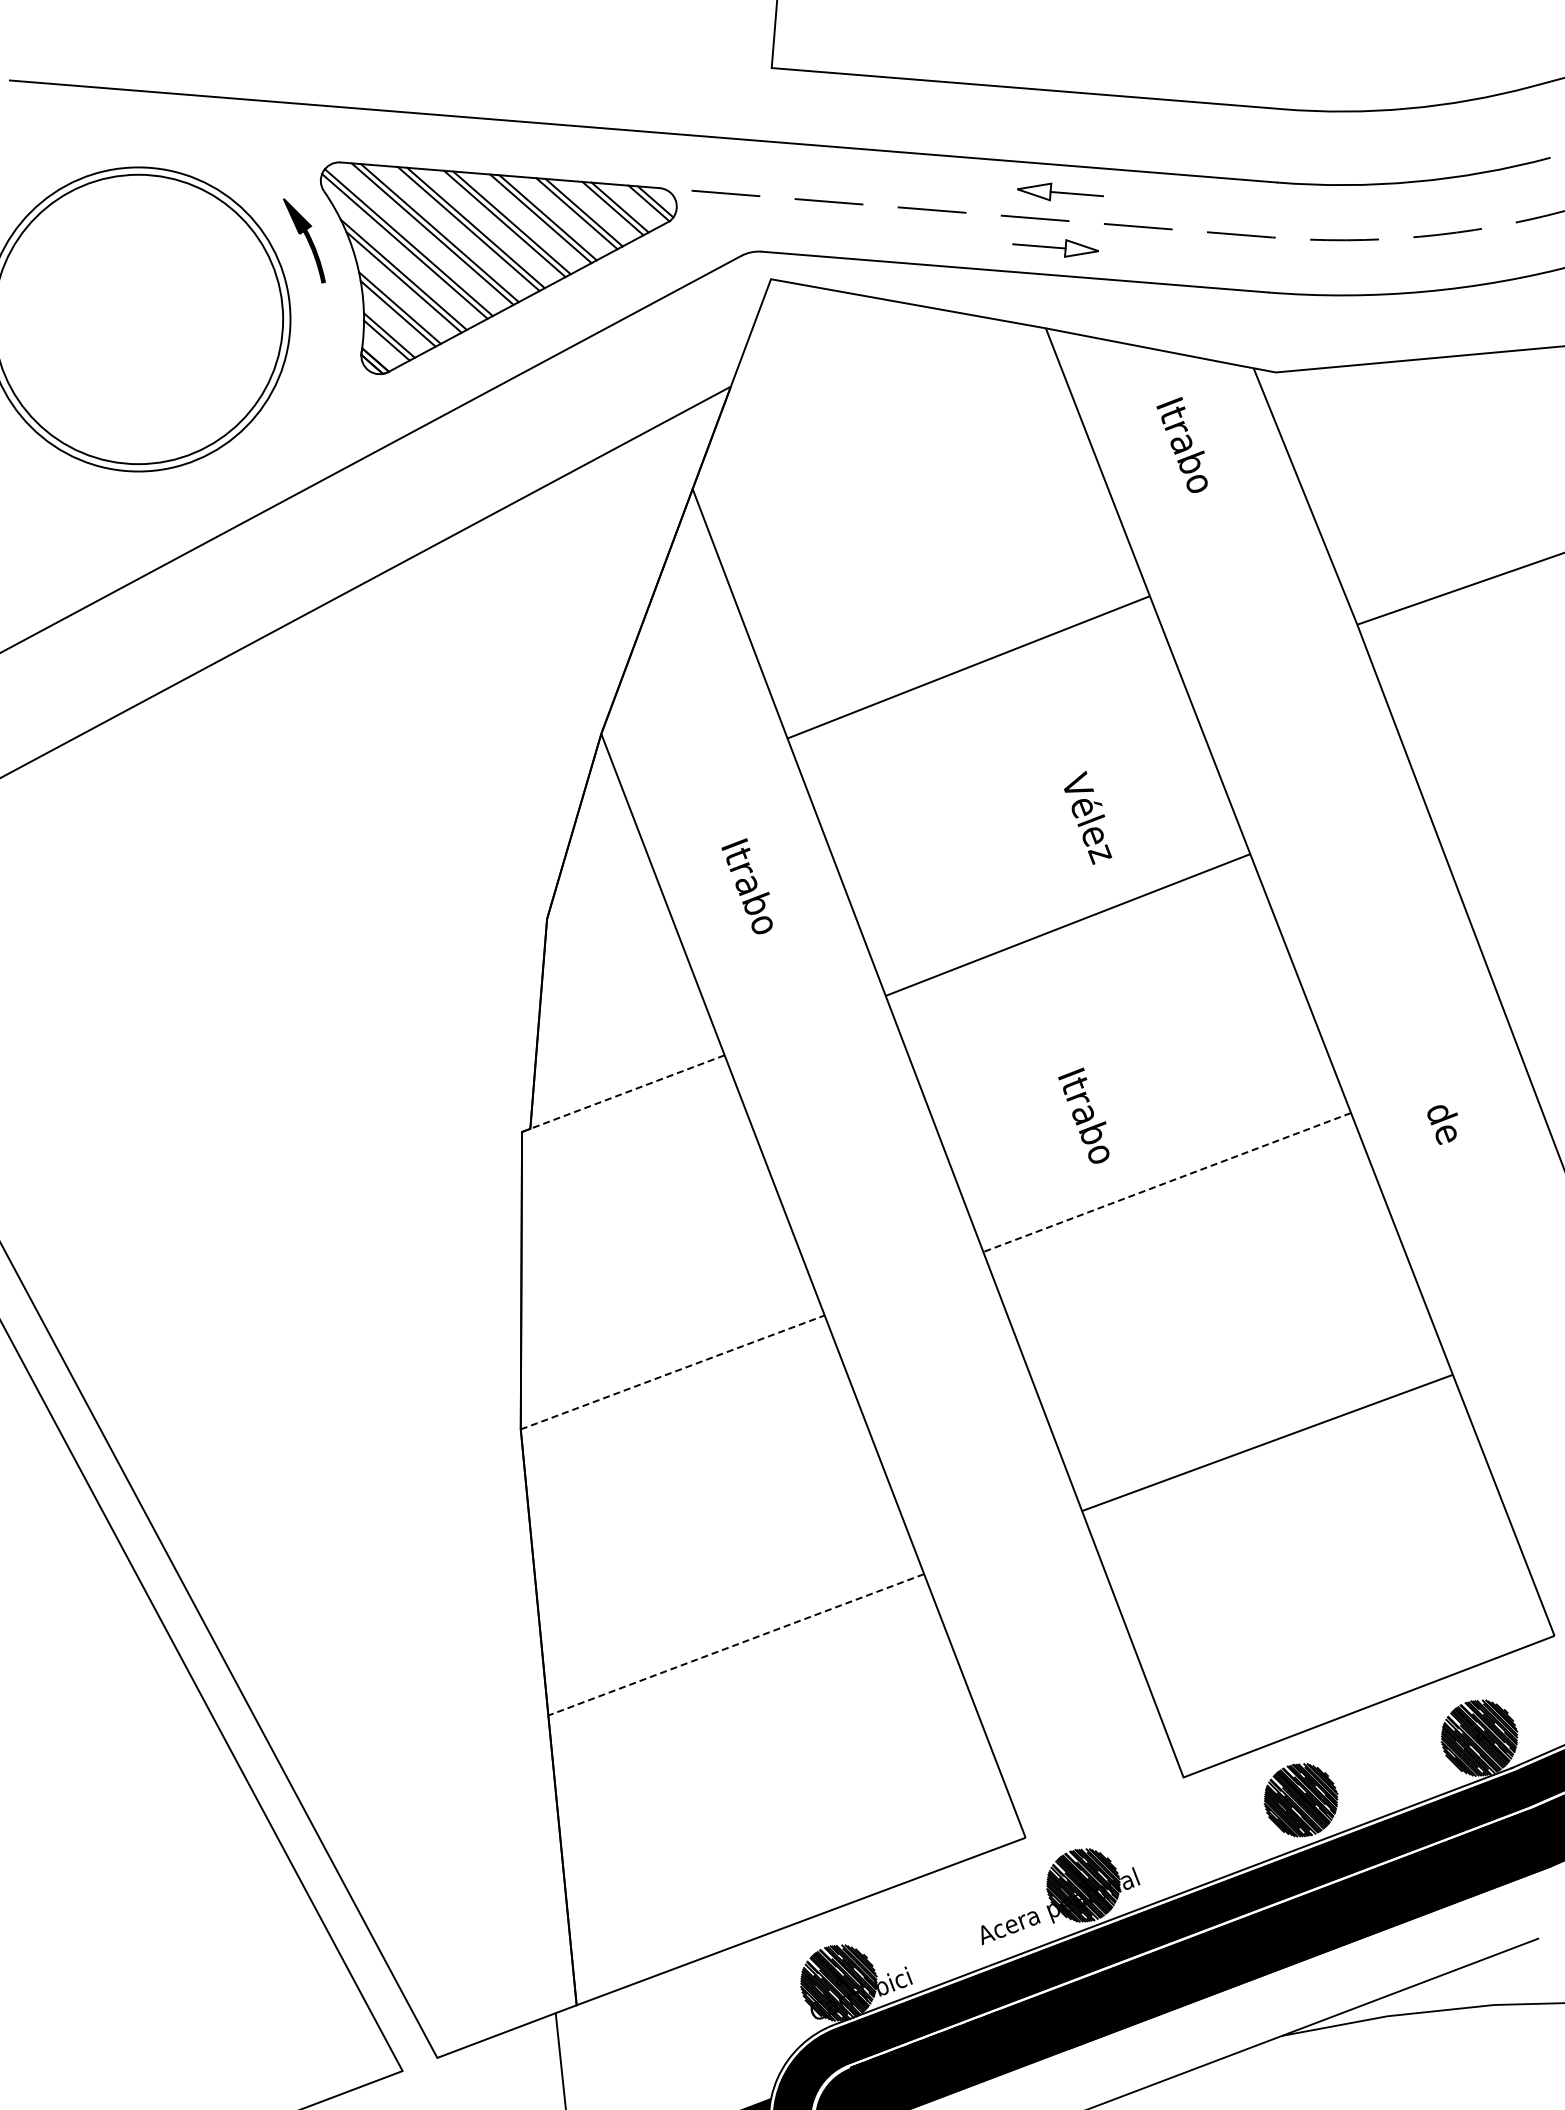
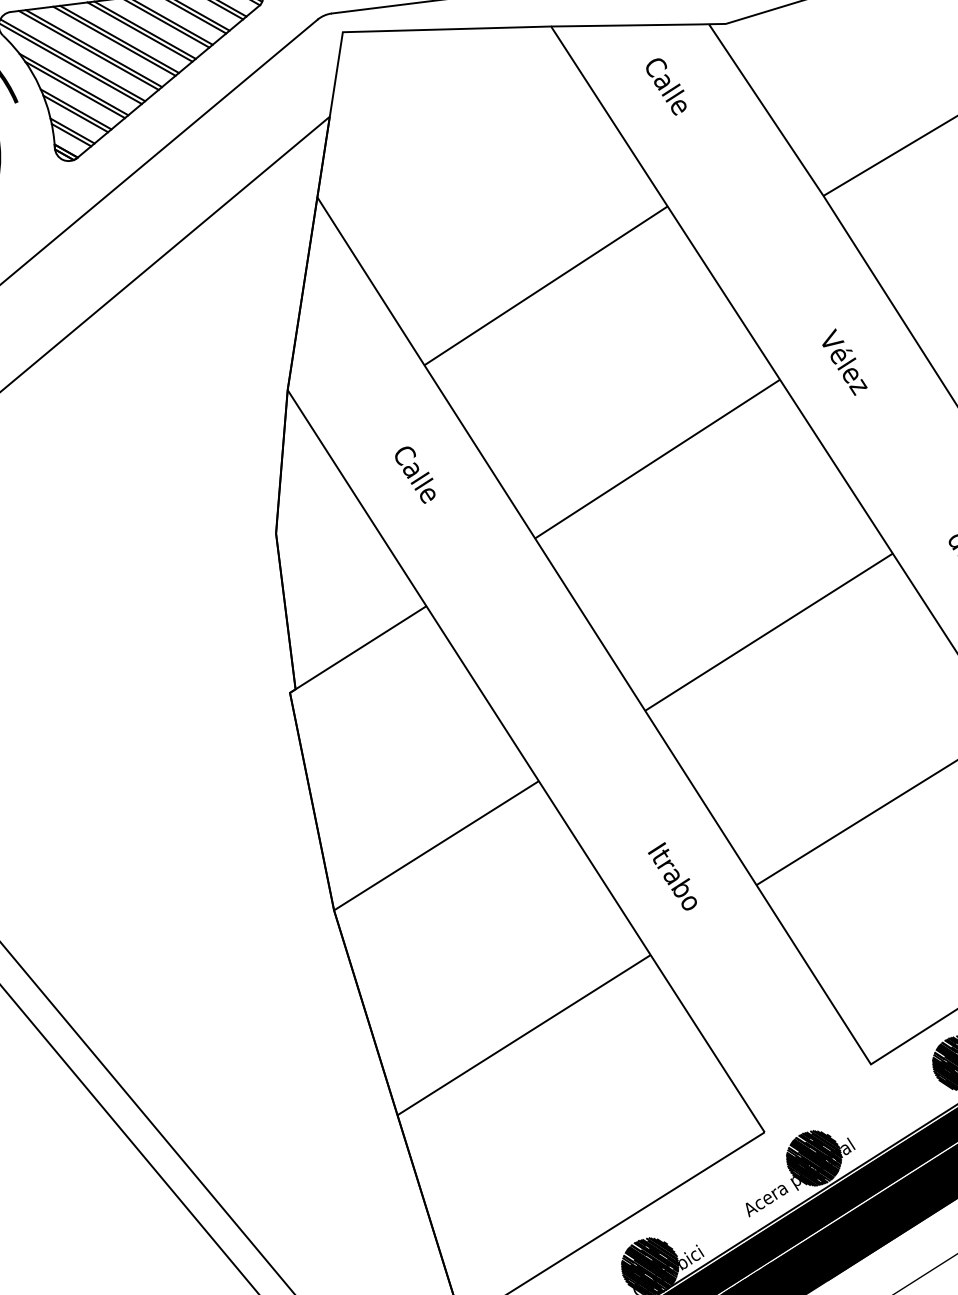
text: (1181, 444) -> (667, 90), Itrabo -> Calle
text: (1088, 817) -> (844, 362), moved
text: (746, 886) -> (416, 479), Itrabo -> Calle
line: (627, 1092) -> (361, 648), dashed -> solid
text: (1083, 1115) -> (672, 877), moved
line: (1167, 1182) -> (769, 632), dashed -> solid
line: (673, 1372) -> (437, 845), dashed -> solid
line: (736, 1644) -> (524, 1034), dashed -> solid

